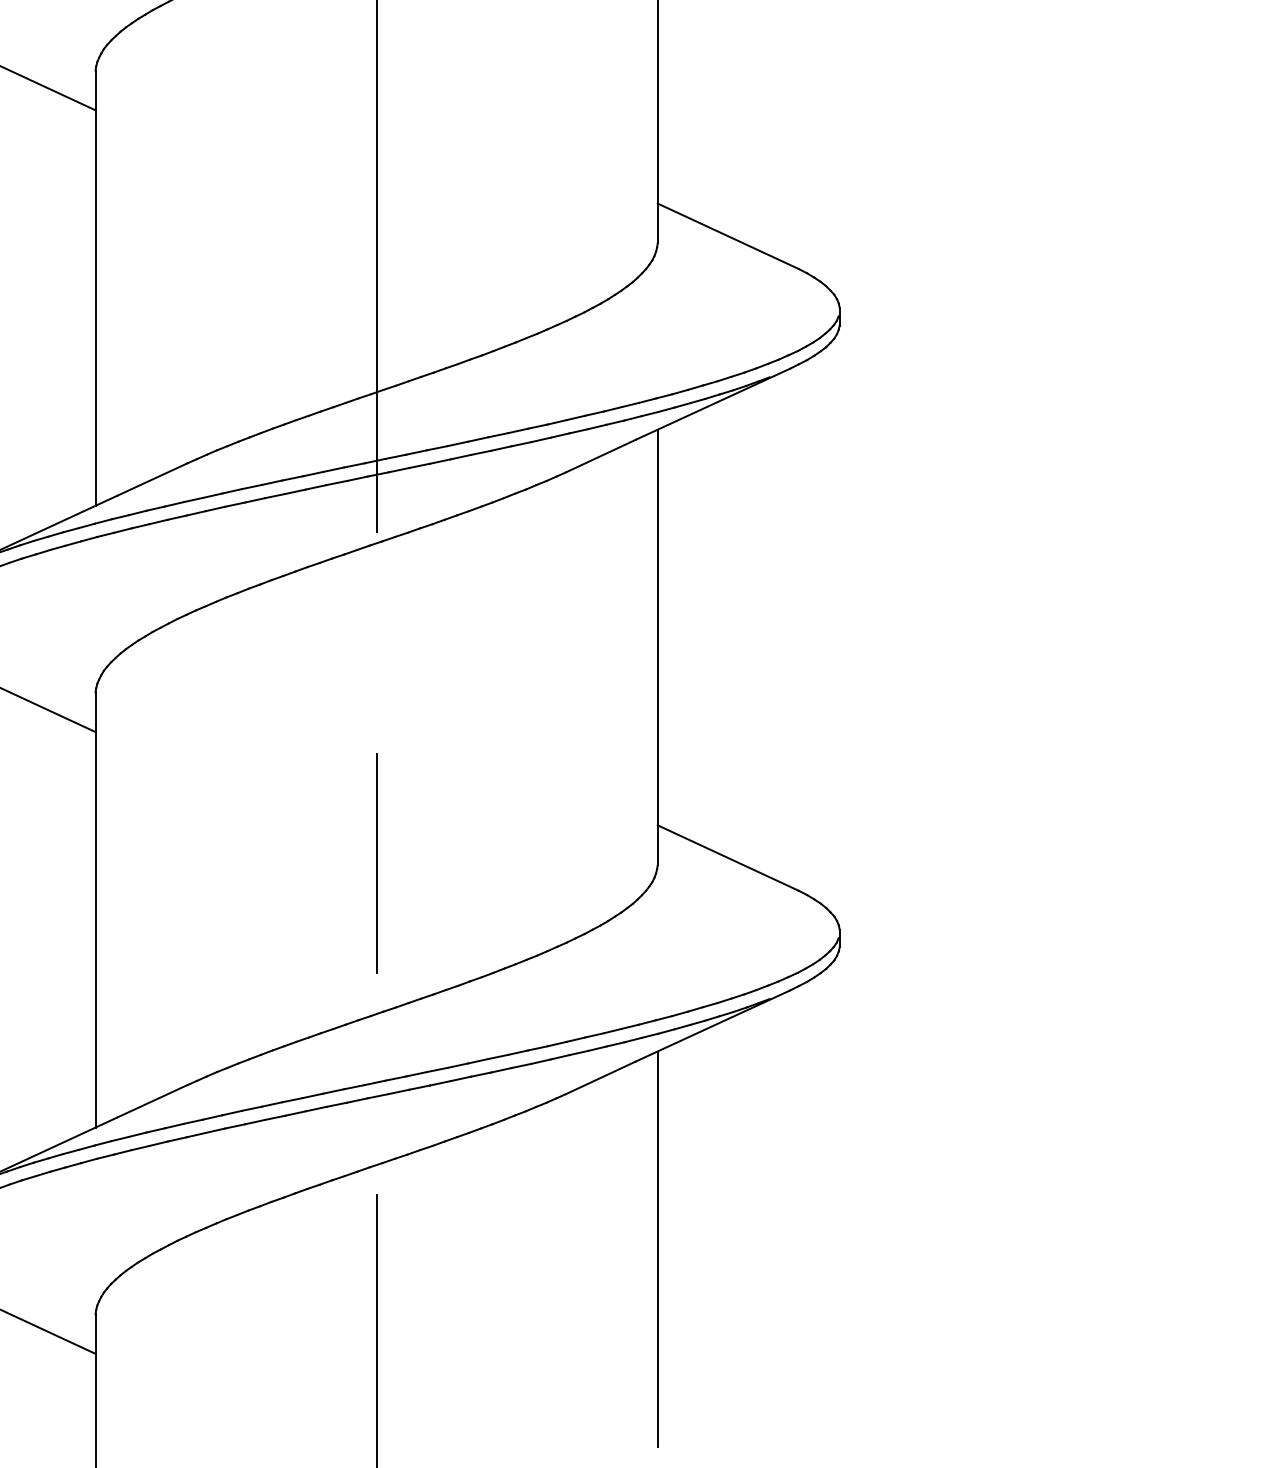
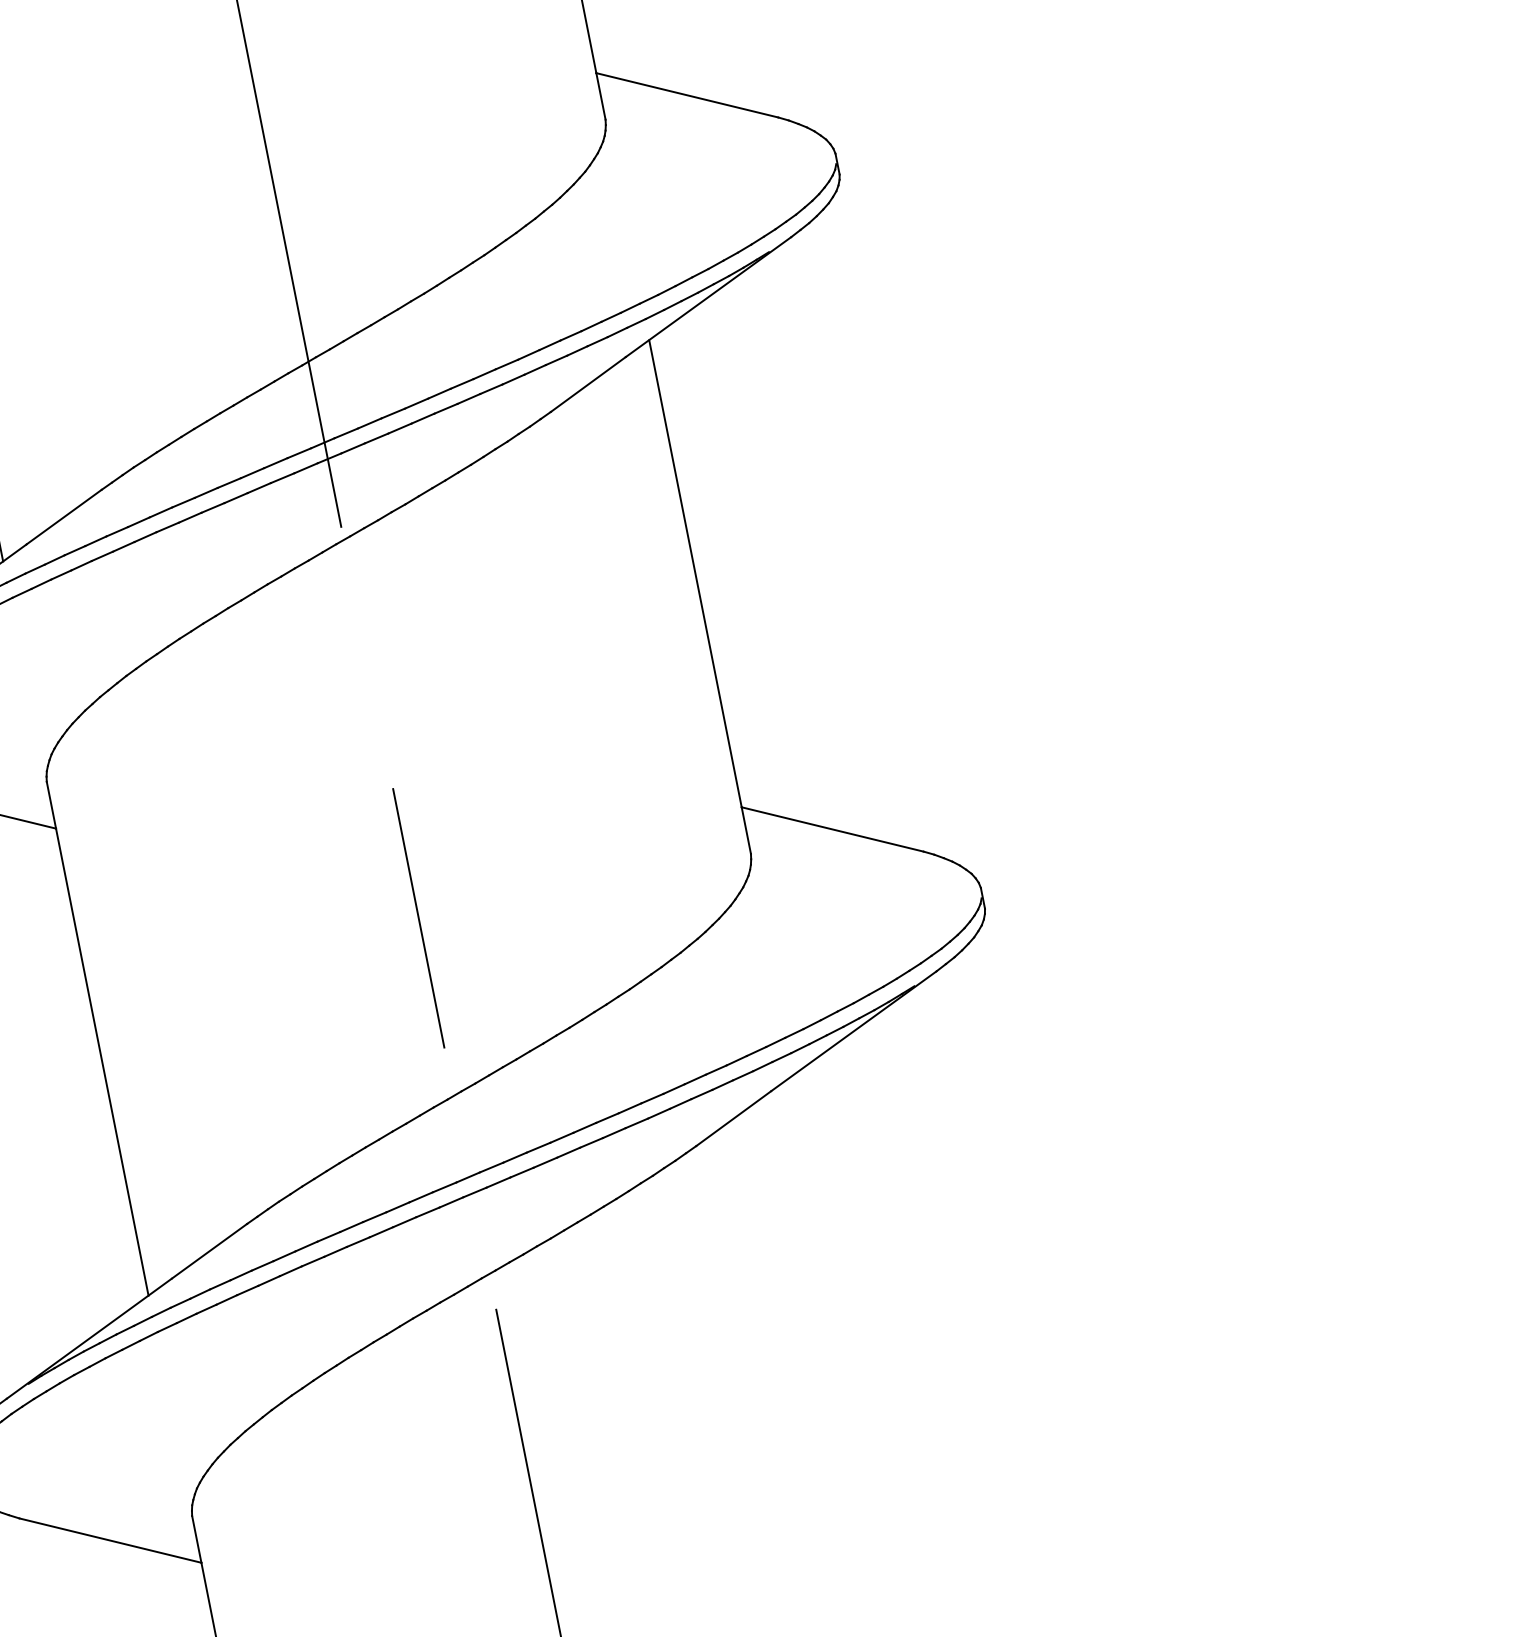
line: (657, 1249) -> (840, 1308), removed

